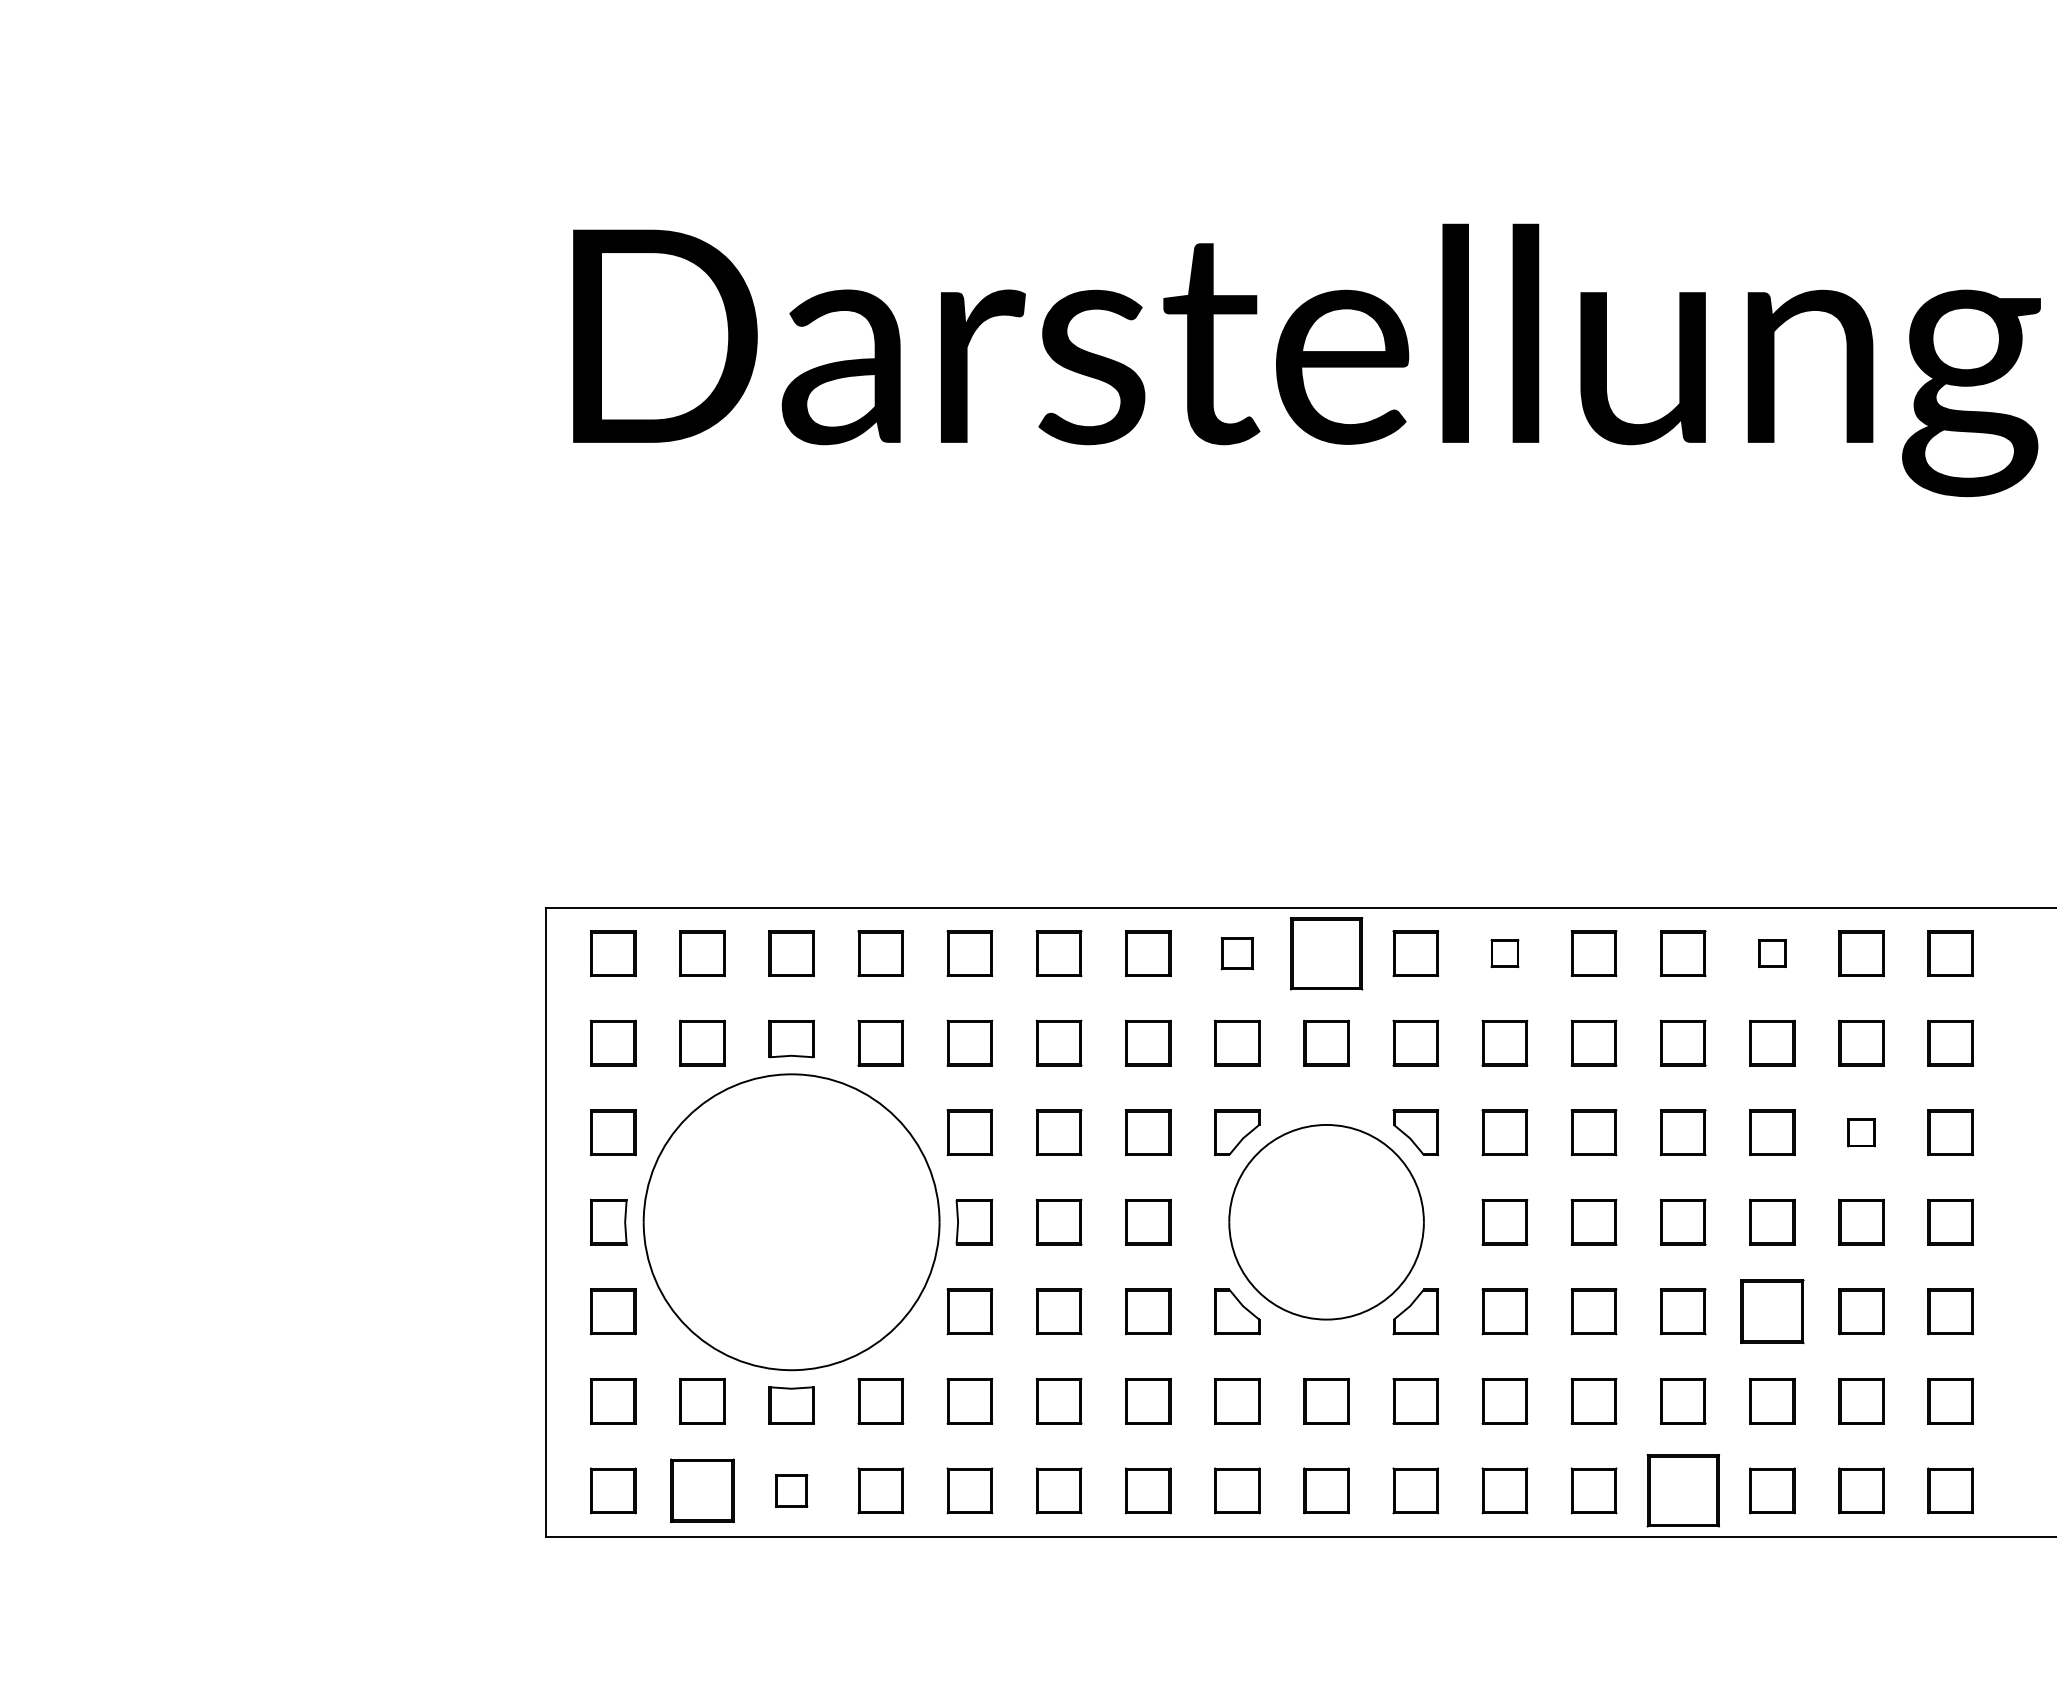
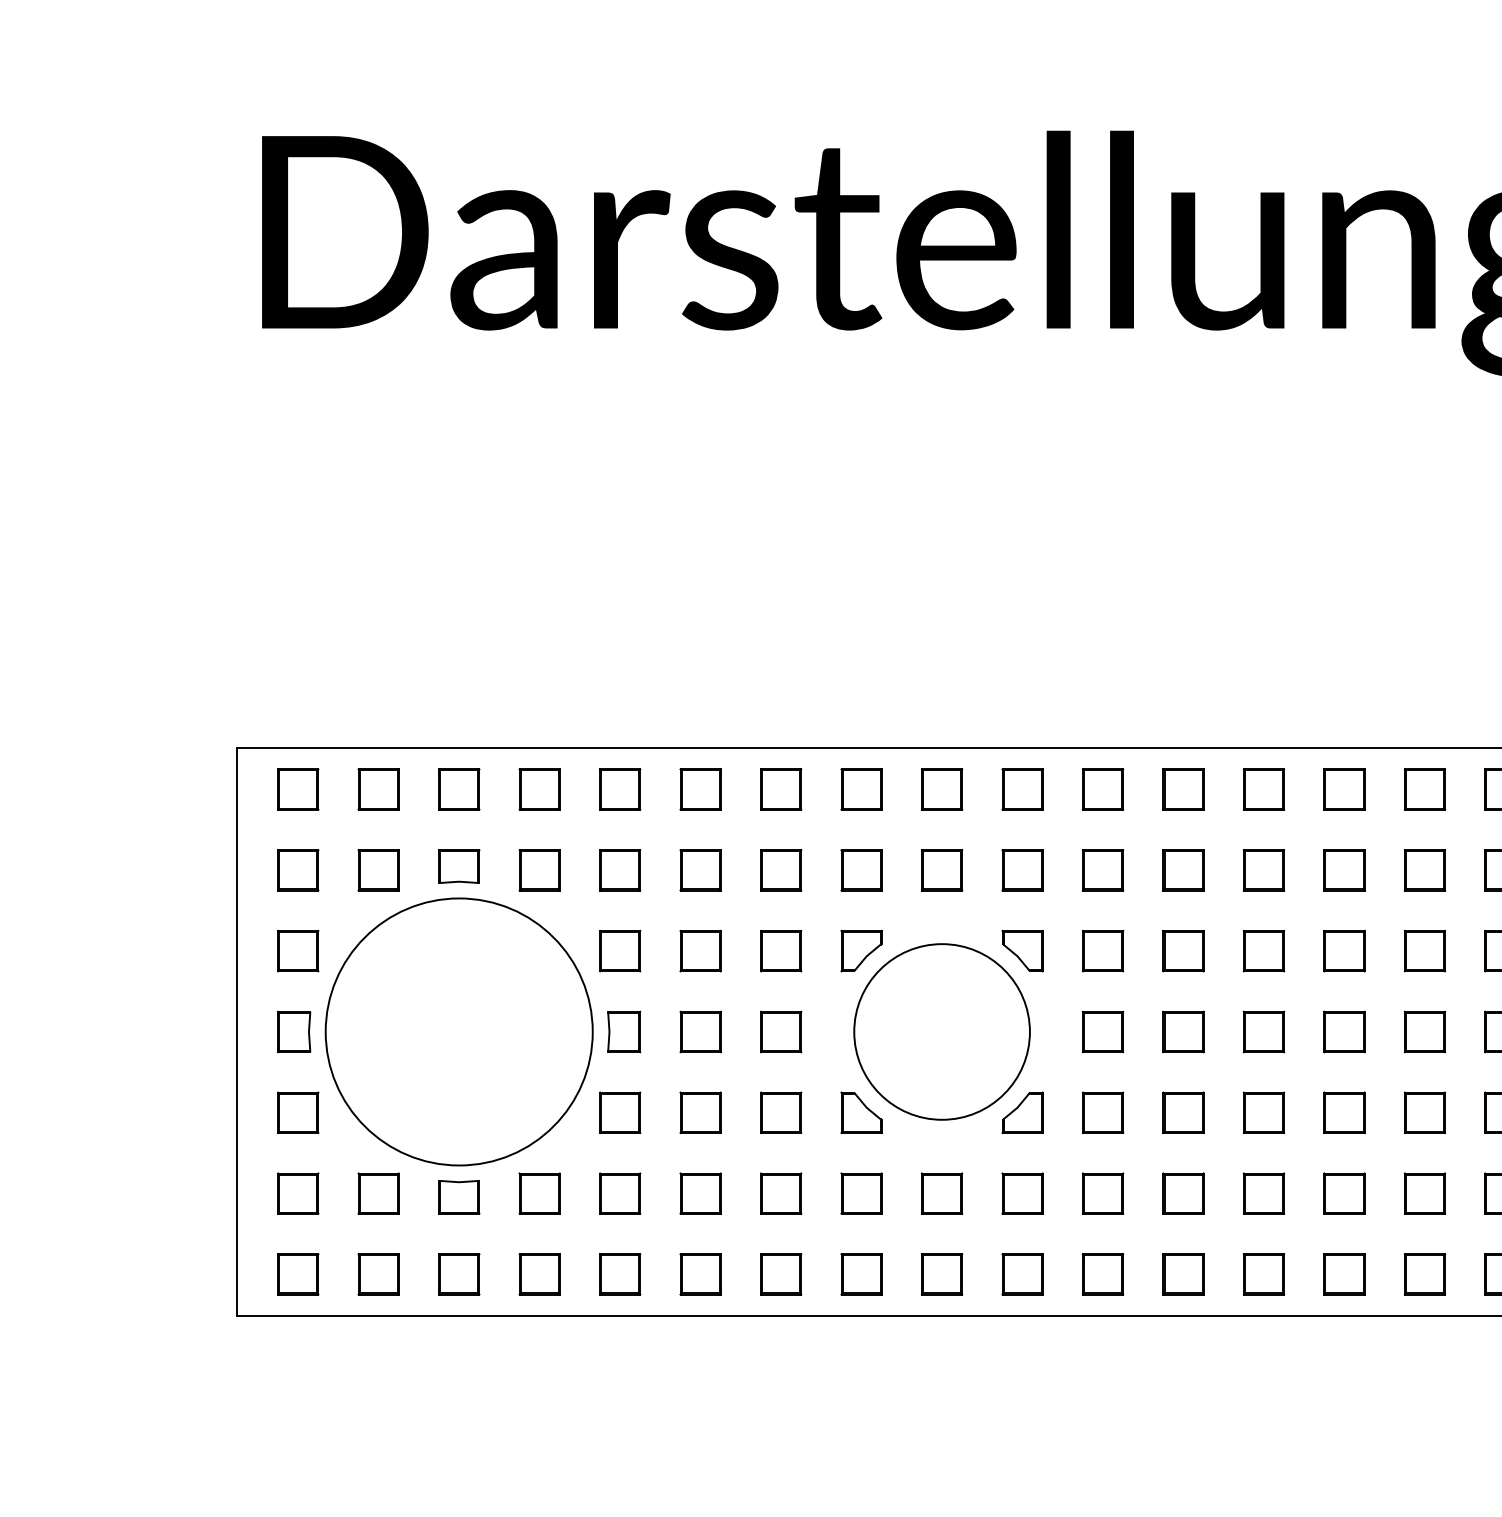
part: (1237, 953) -> (861, 789), size x1.43
part: (1326, 953) -> (942, 789), size x0.62
part: (1504, 953) -> (1102, 789), size x1.67
part: (1772, 953) -> (1344, 789), size x1.67
part: (1861, 1132) -> (1424, 950), size x1.67
part: (1772, 1311) -> (1344, 1112), size x0.71
part: (702, 1490) -> (378, 1274), size x0.71
part: (791, 1490) -> (459, 1274), size x1.43
part: (1682, 1490) -> (1263, 1274), size x0.62

